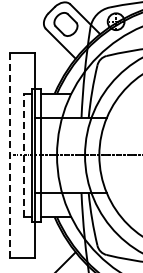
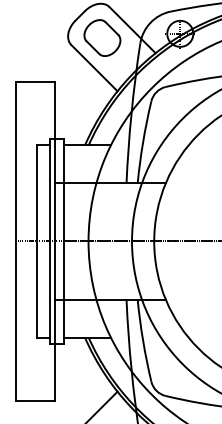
line: (10, 155) -> (16, 241), dashed -> solid
line: (23, 155) -> (36, 241), dashed -> solid

